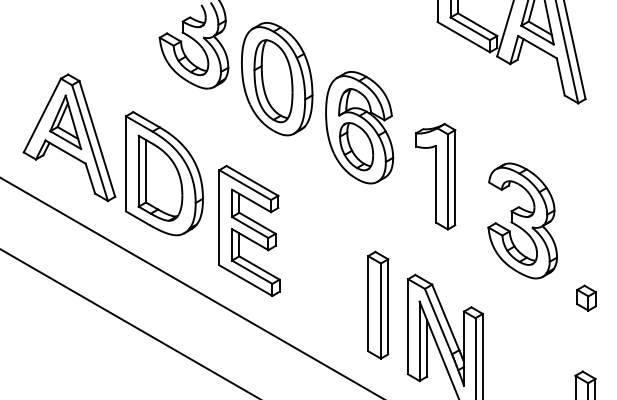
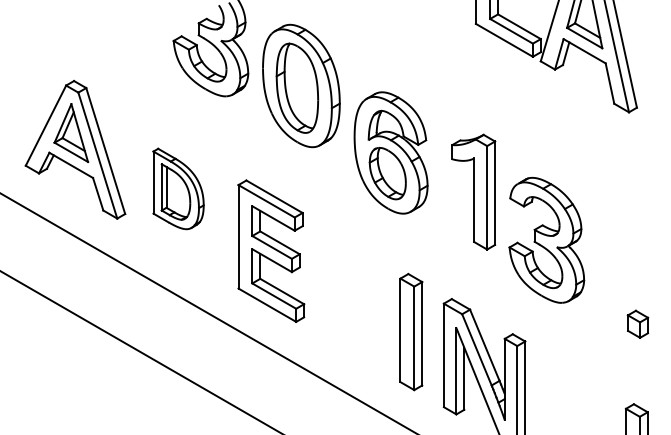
part: (359, 127) -> (390, 152), moved
part: (163, 173) -> (177, 188), size x0.6
part: (522, 220) -> (546, 239), moved

